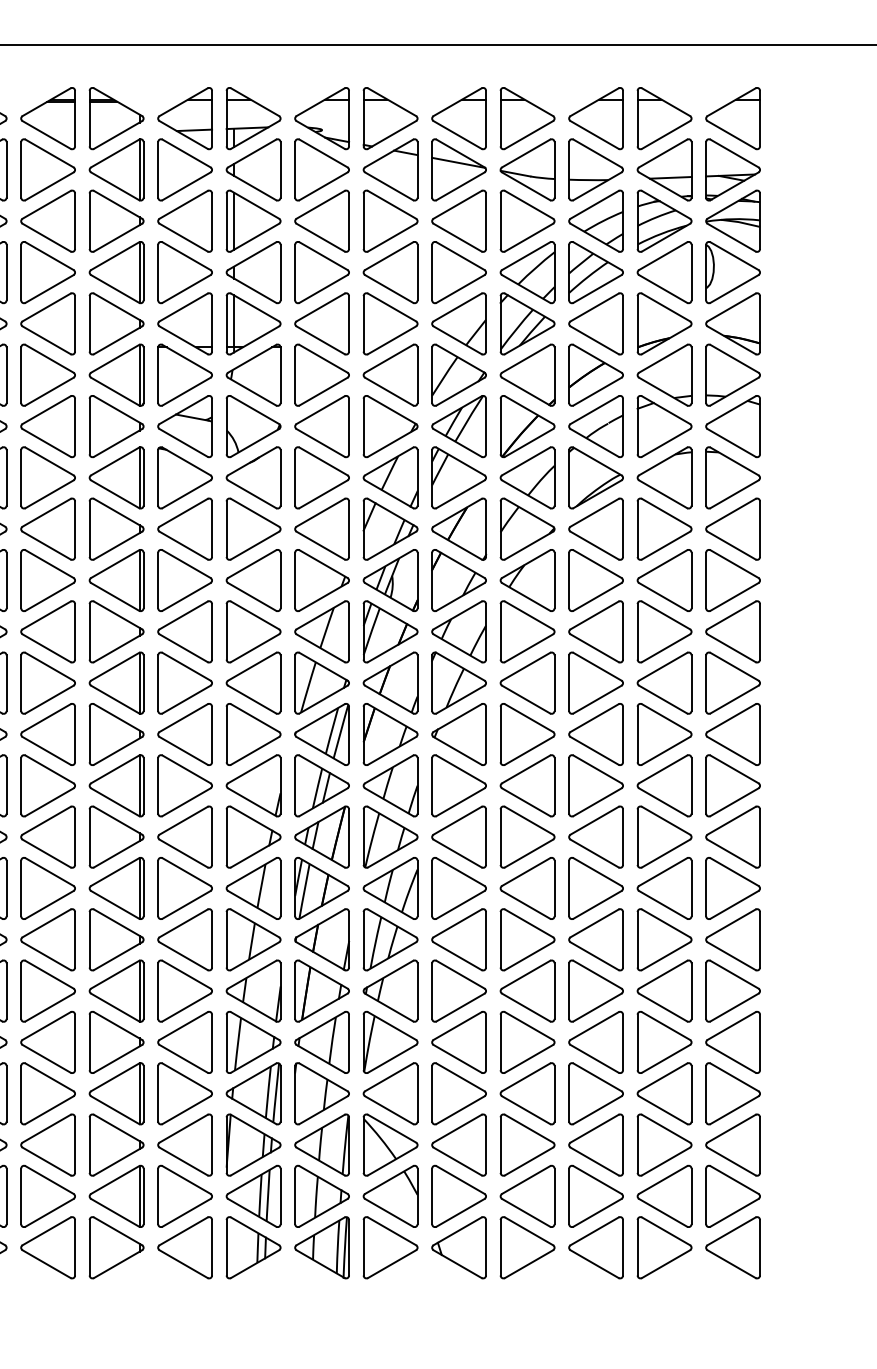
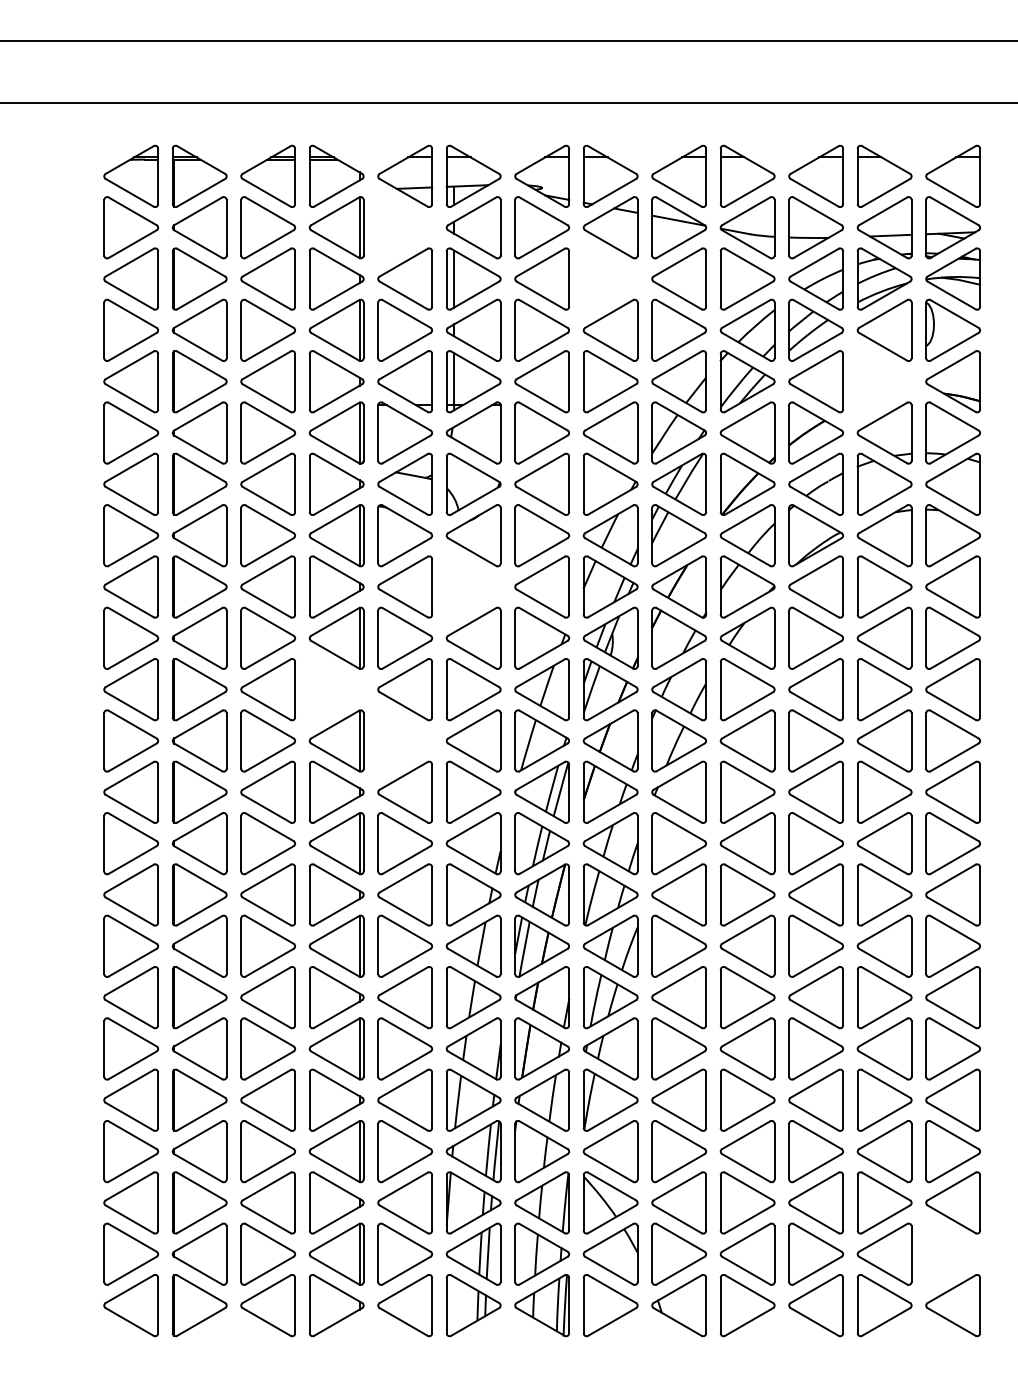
part: (184, 169) -> (404, 227), removed
part: (390, 220) -> (610, 278), removed
part: (664, 323) -> (884, 381), removed
part: (253, 528) -> (473, 586), removed
part: (116, 631) -> (336, 689), removed
part: (184, 682) -> (404, 740), removed
part: (732, 1195) -> (952, 1253), removed

